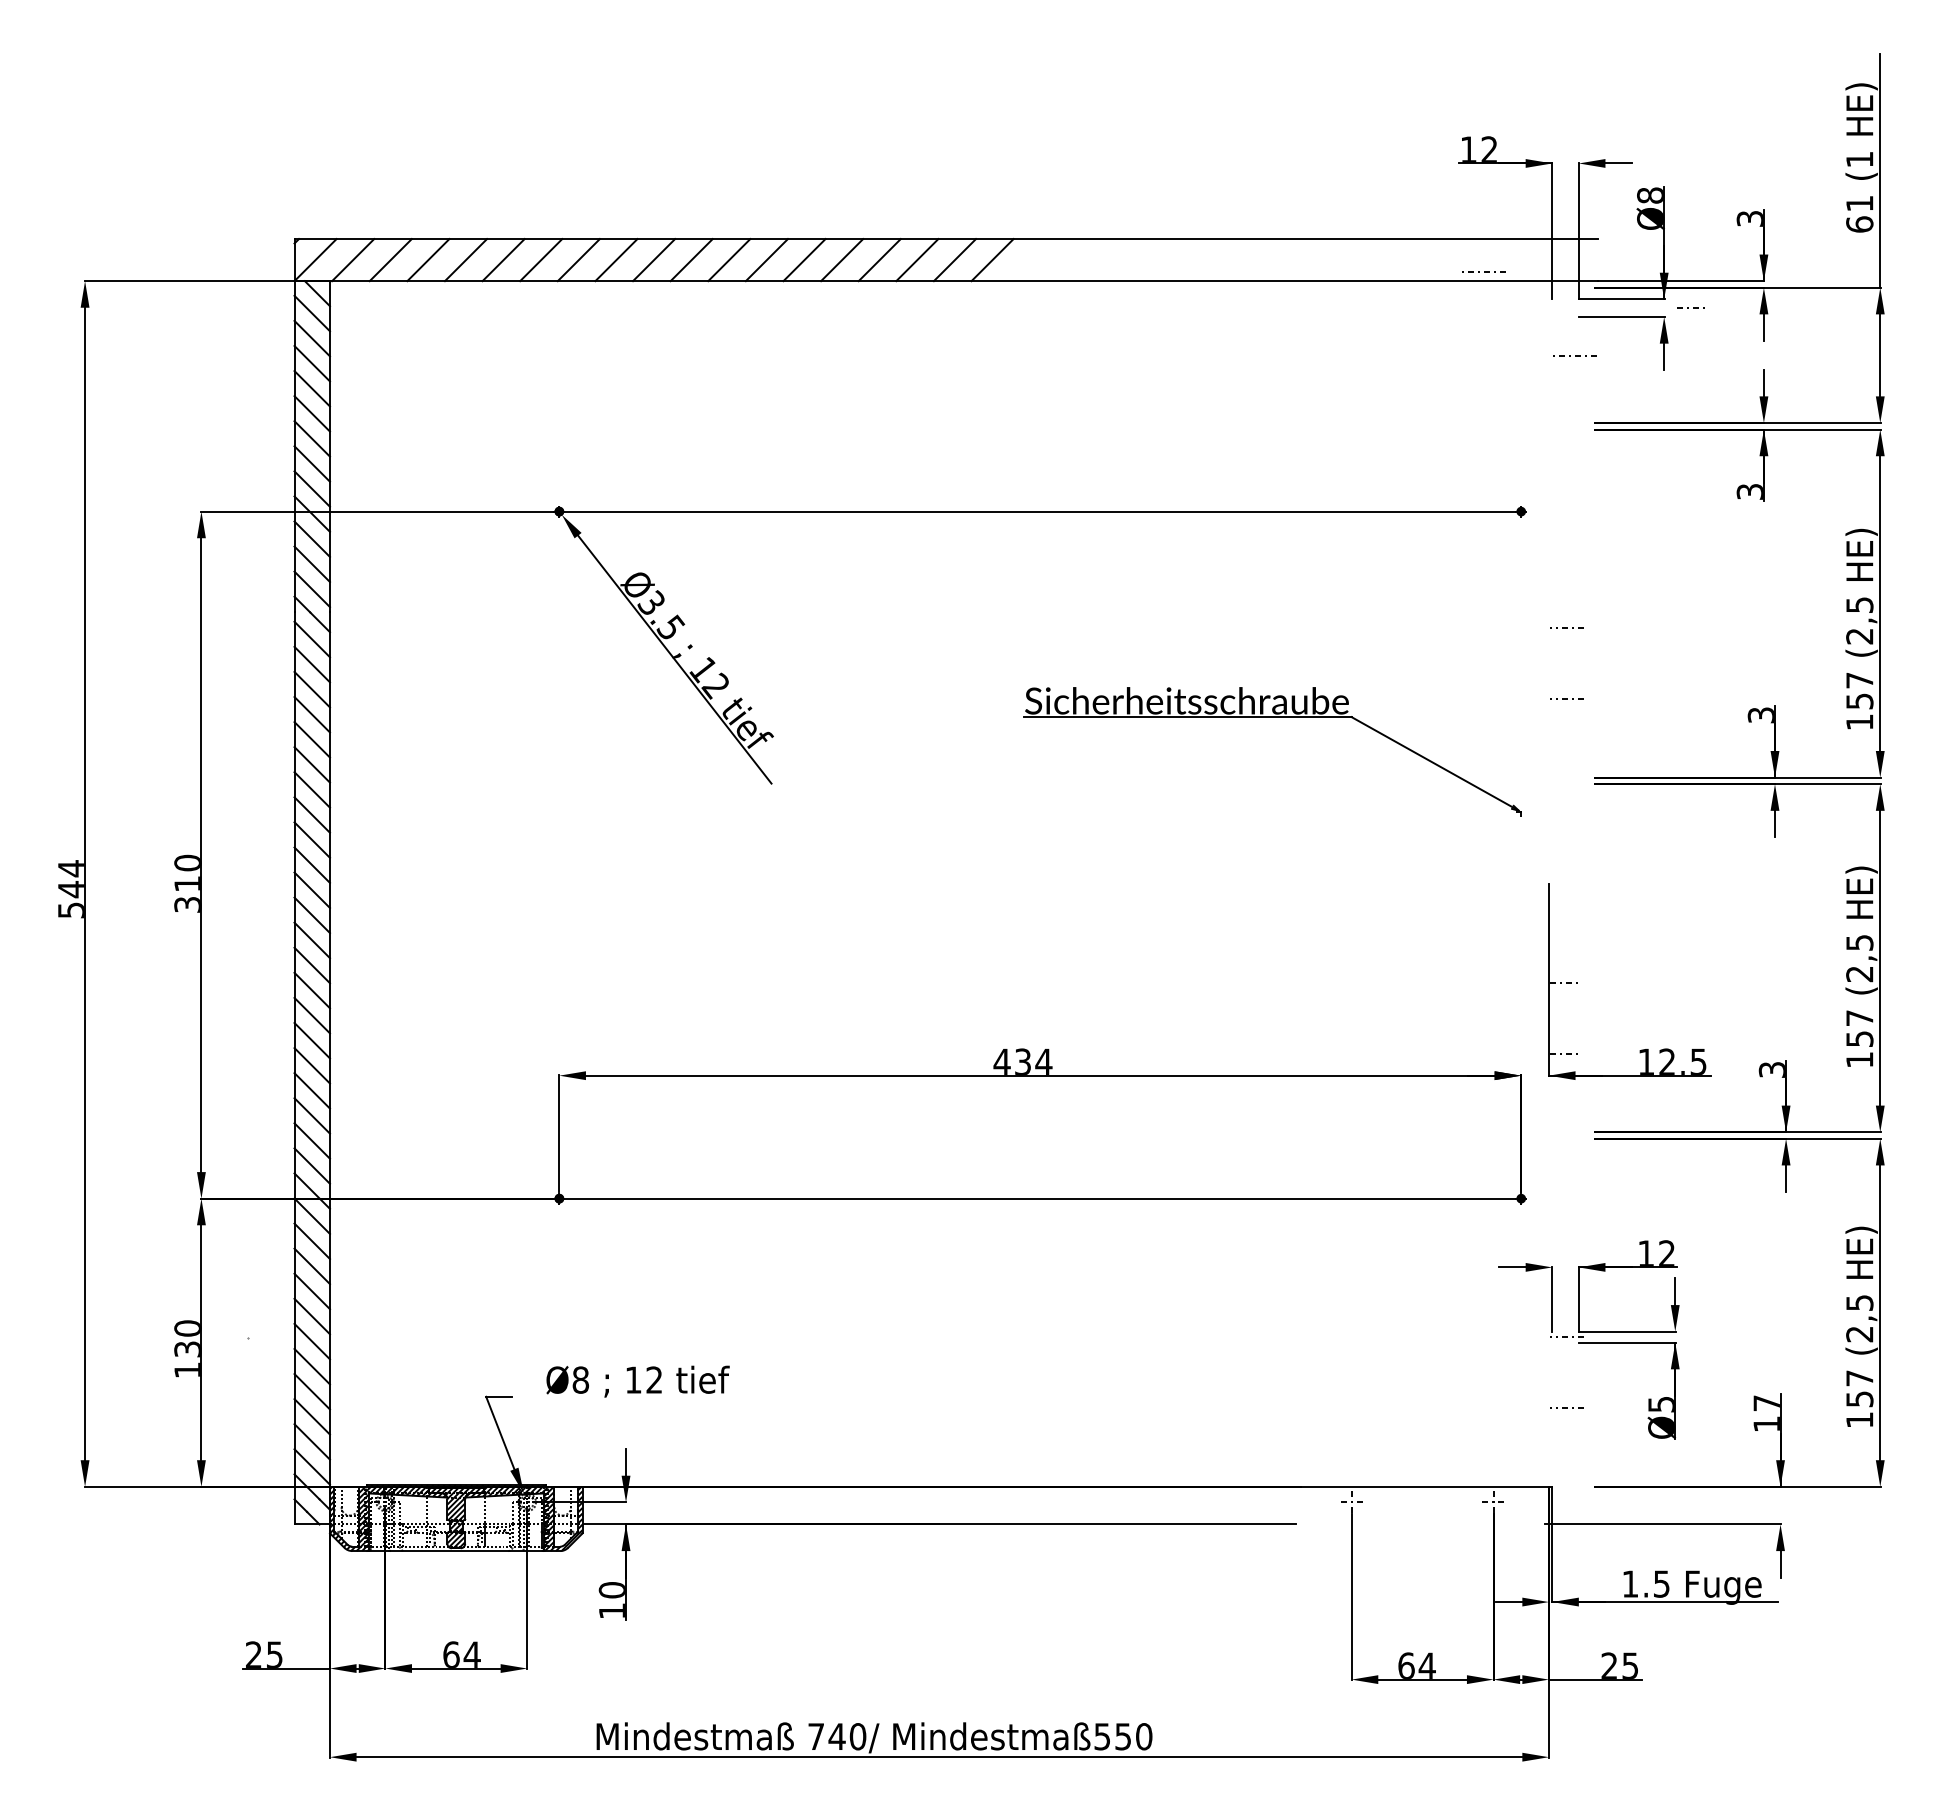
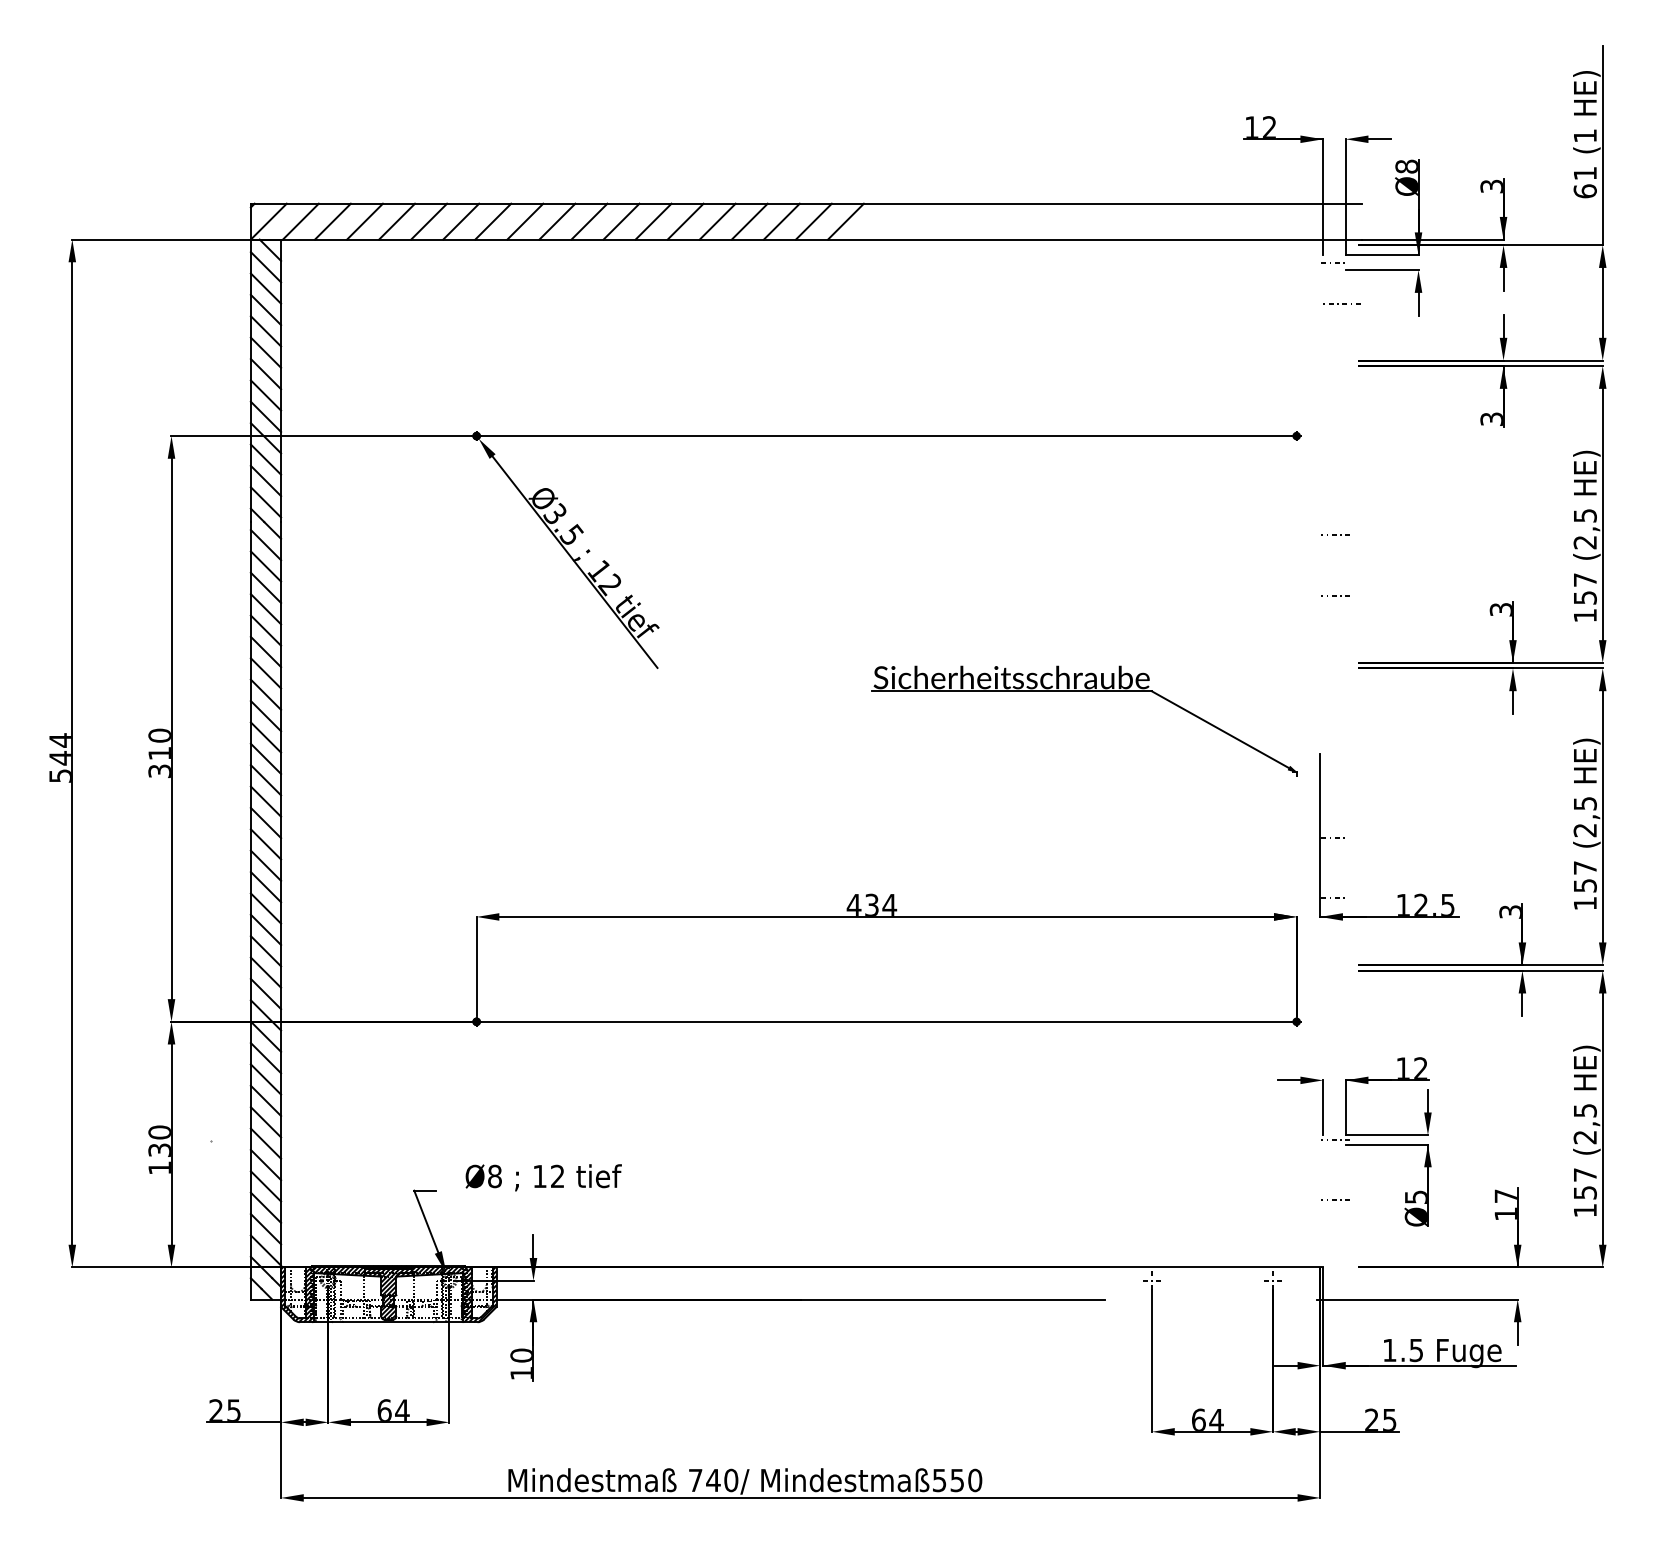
line: (1484, 271) -> (1265, 231), removed
line: (1688, 307) -> (1330, 262), moved
part: (1272, 717) -> (1084, 691), moved

